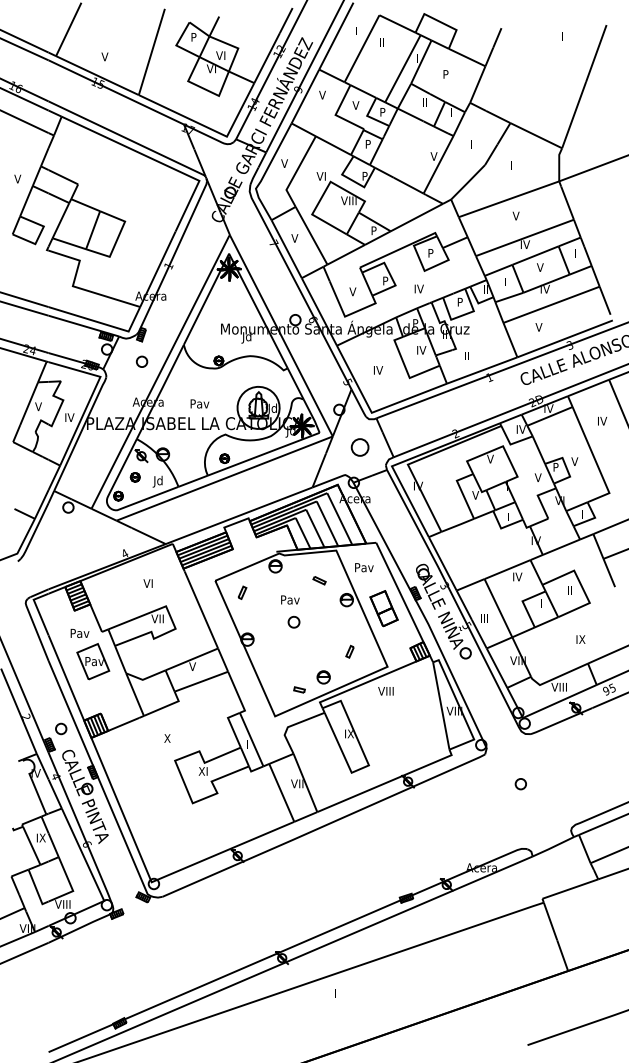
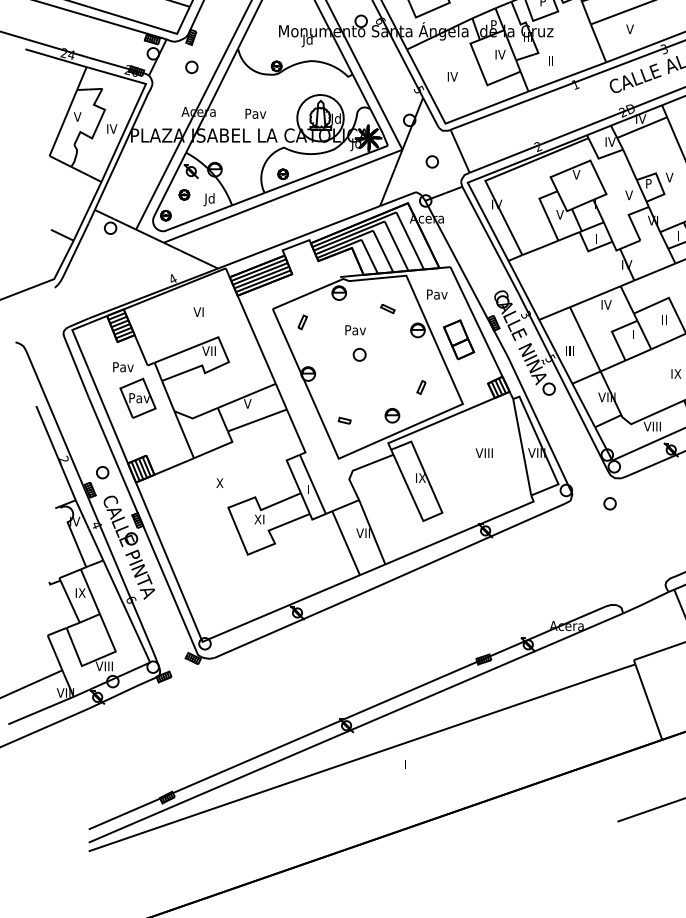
part: (359, 447) -> (431, 161), size x0.62
part: (299, 689) -> (344, 420), moved
text: (385, 691) -> (483, 453), moved
part: (520, 784) -> (609, 504), moved

